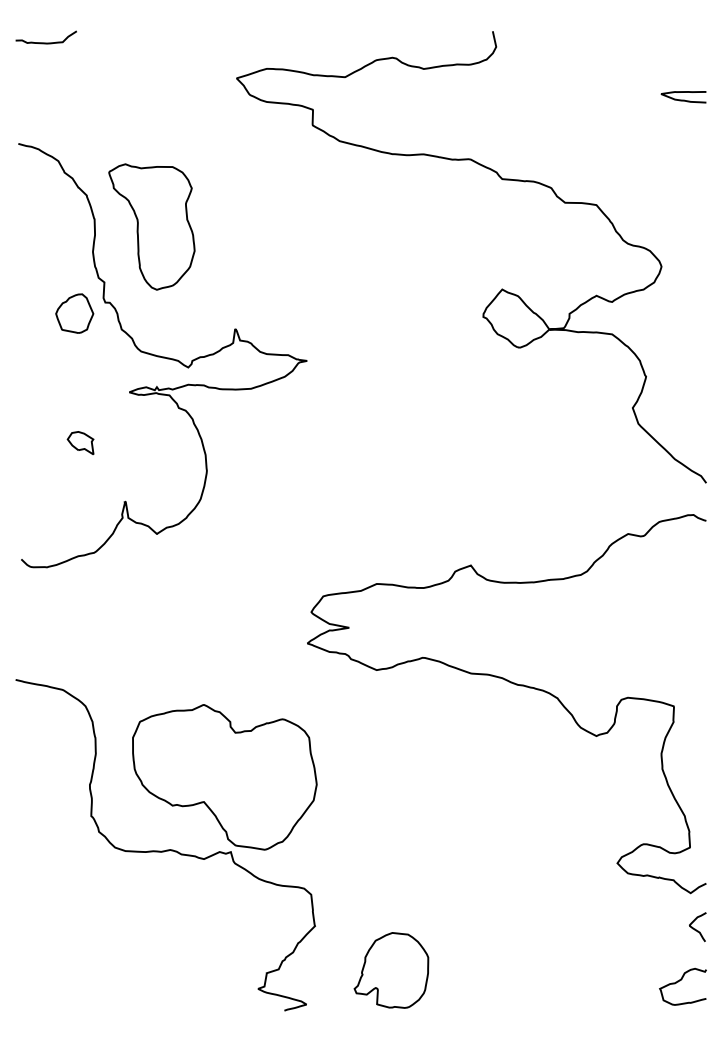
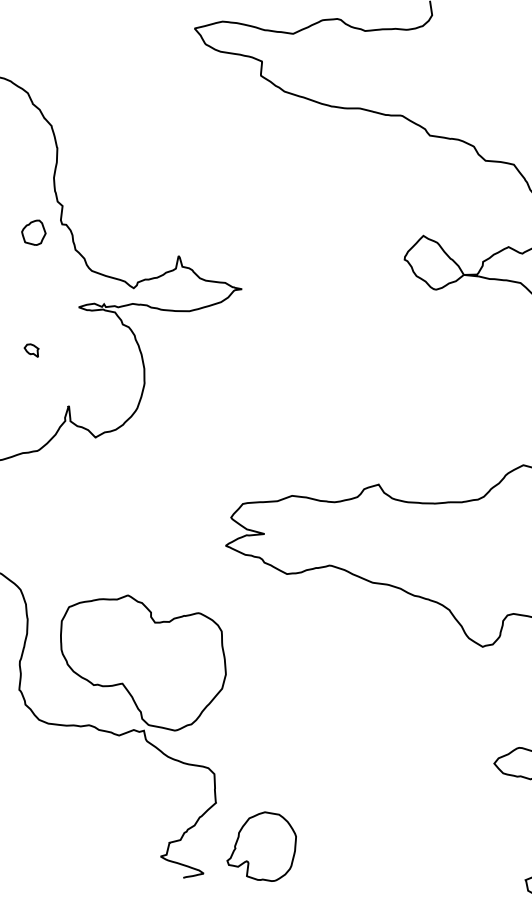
part: (151, 226) -> (108, 158), removed
part: (74, 313) -> (33, 232), size x0.7
part: (80, 442) -> (31, 349), size x0.6
part: (391, 970) -> (261, 846), moved

